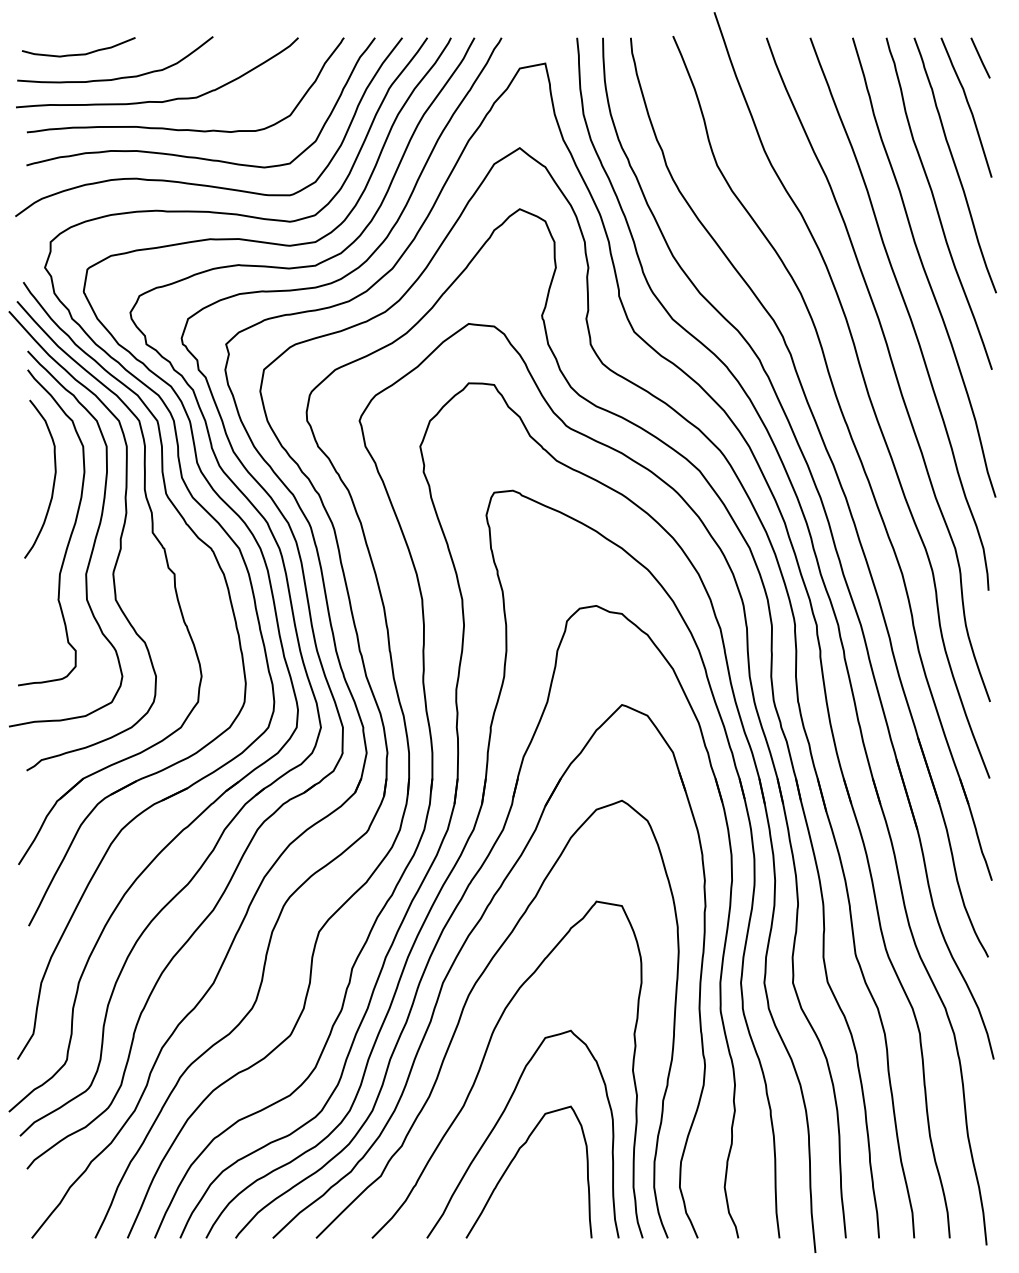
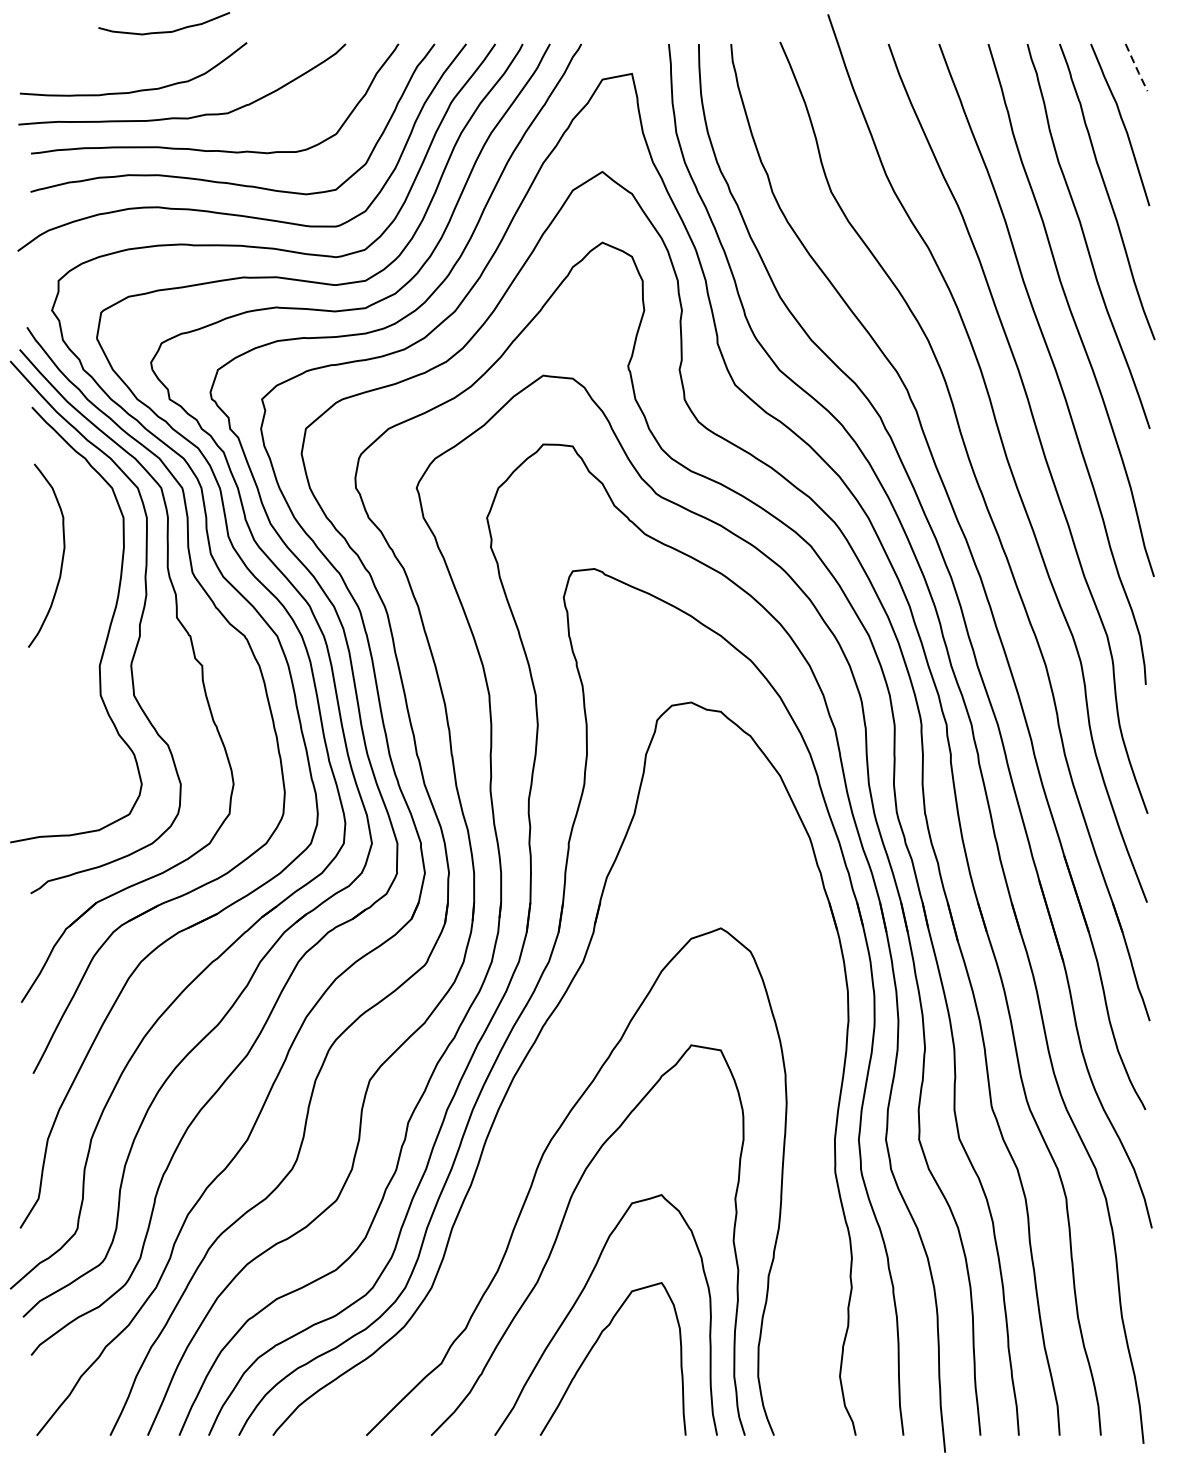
curve: (78, 53) -> (163, 30), moved
line: (980, 58) -> (1136, 67), solid -> dashed
curve: (70, 533) -> (81, 618), removed
part: (459, 954) -> (532, 1106), removed

